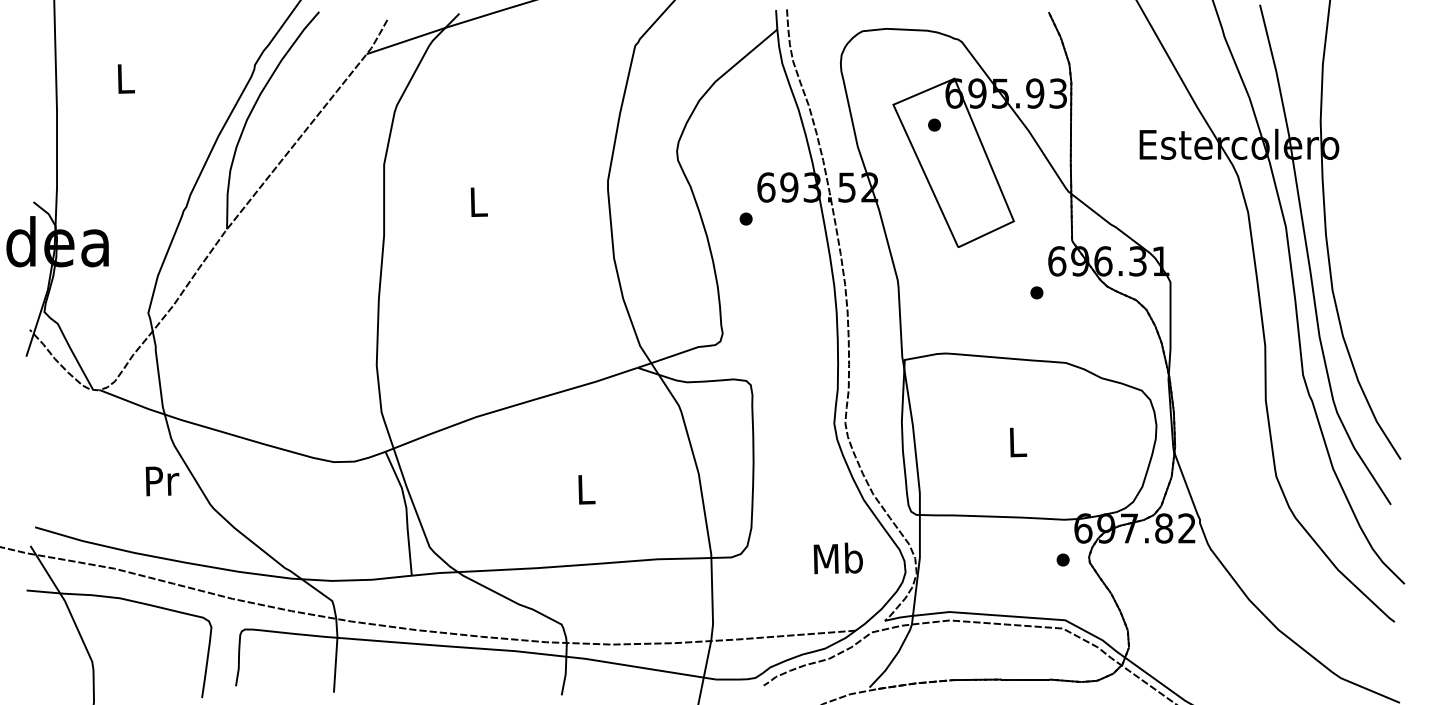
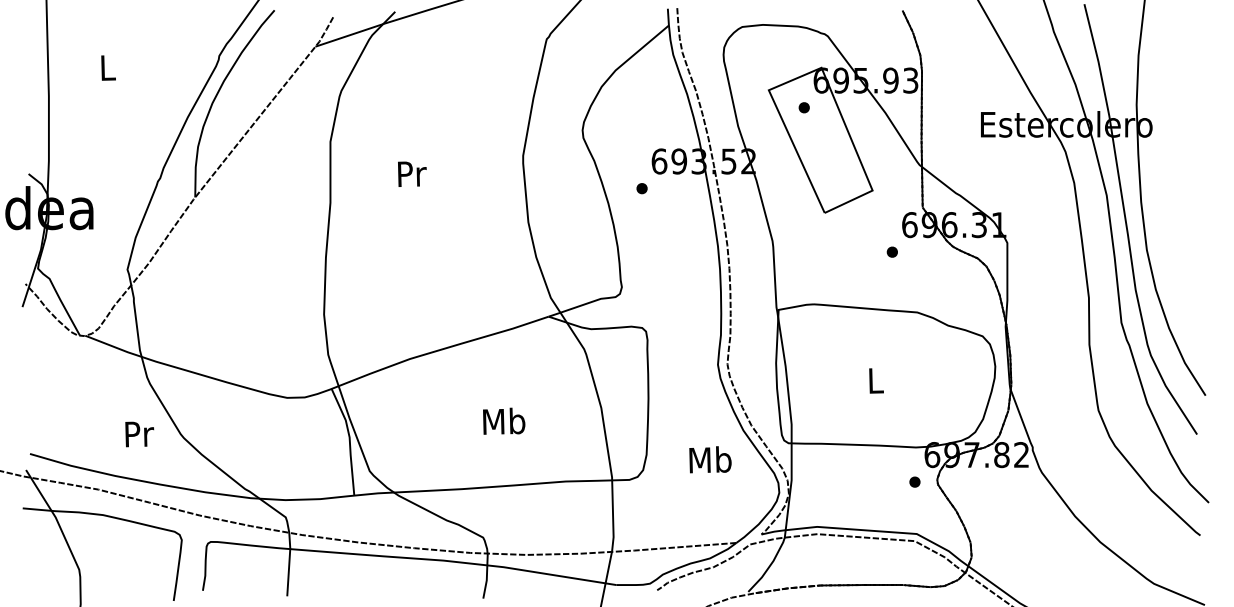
text: (479, 201) -> (412, 173), L -> Pr
text: (162, 481) -> (139, 434), moved
text: (586, 488) -> (504, 420), L -> Mb
text: (838, 558) -> (710, 459), moved

